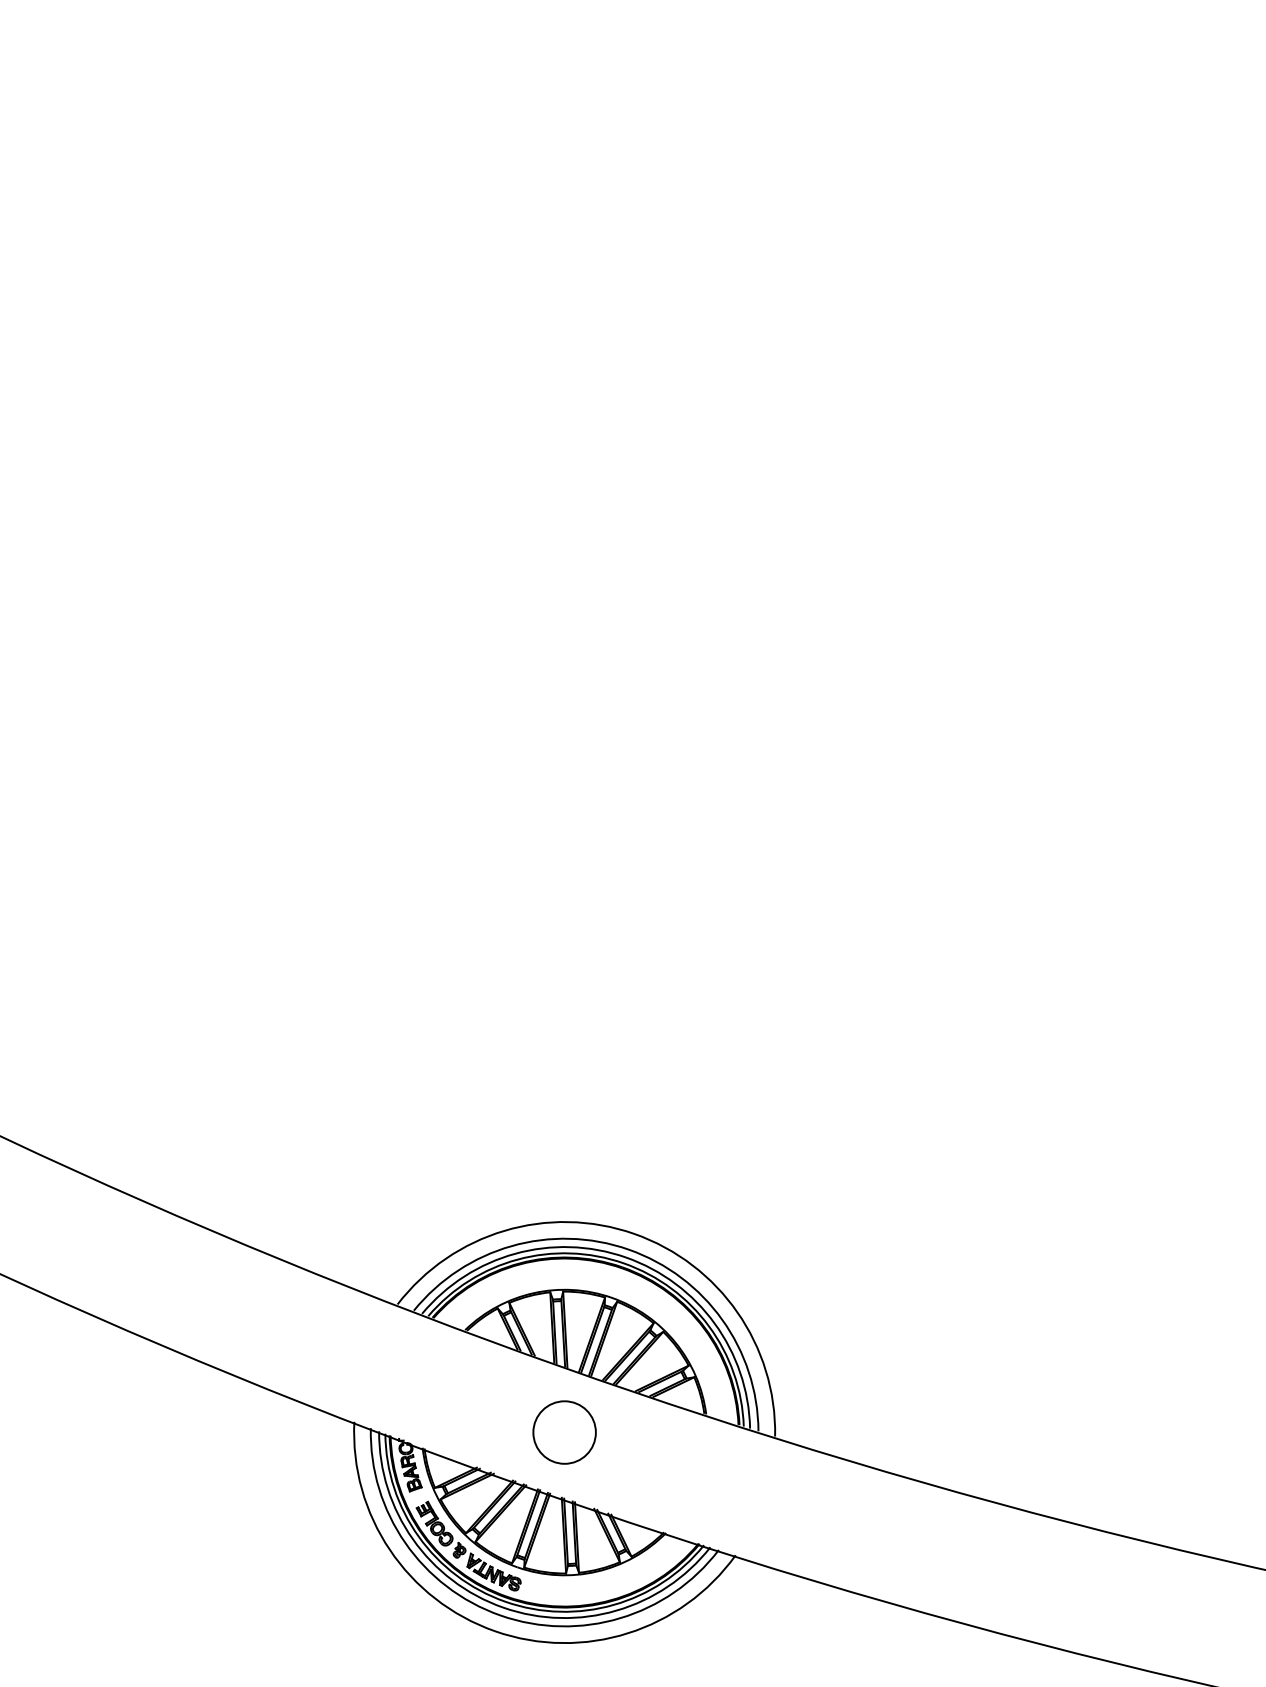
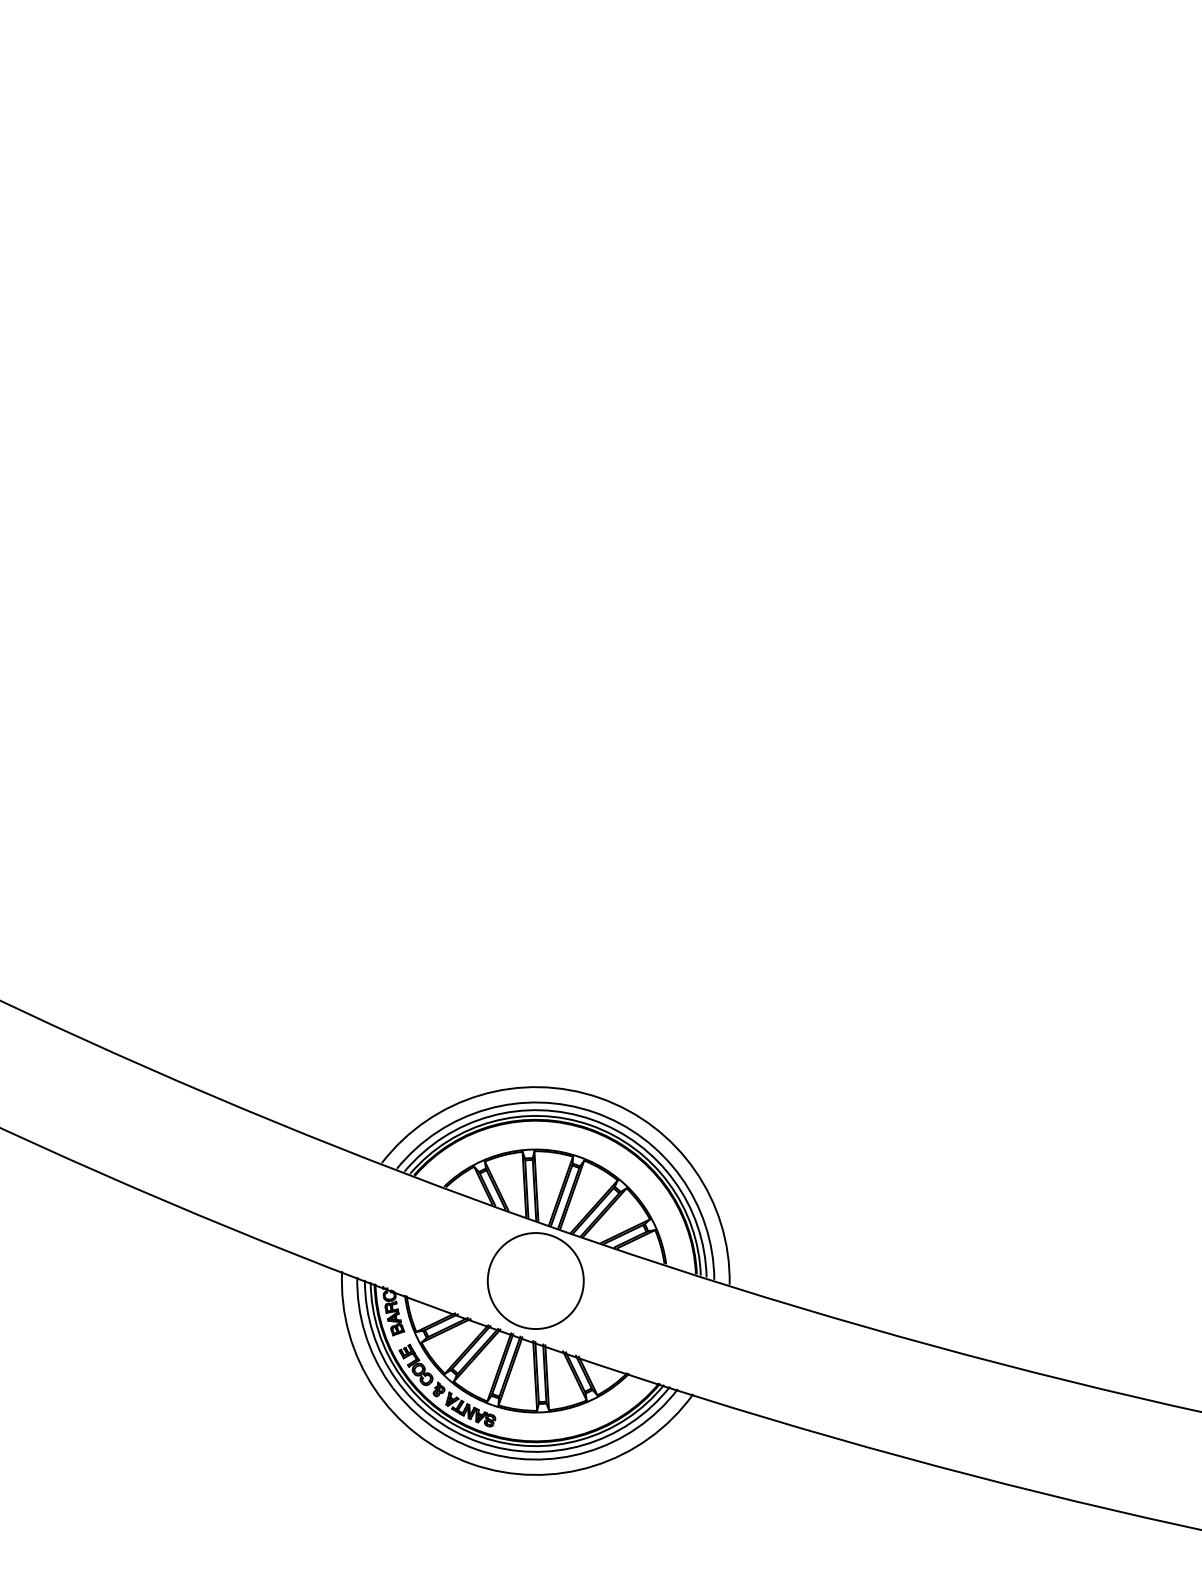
circle: (564, 1433) -> (535, 1281), size x1.67

